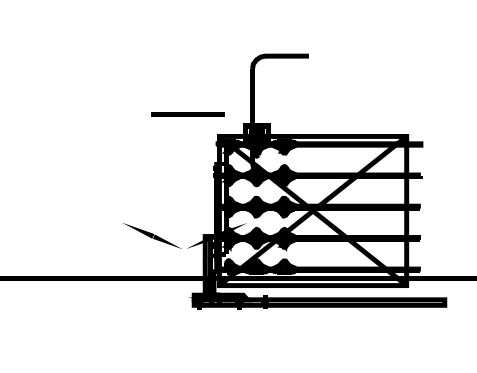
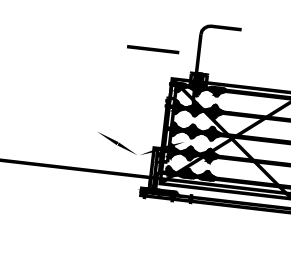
line: (187, 114) -> (152, 49), moved

